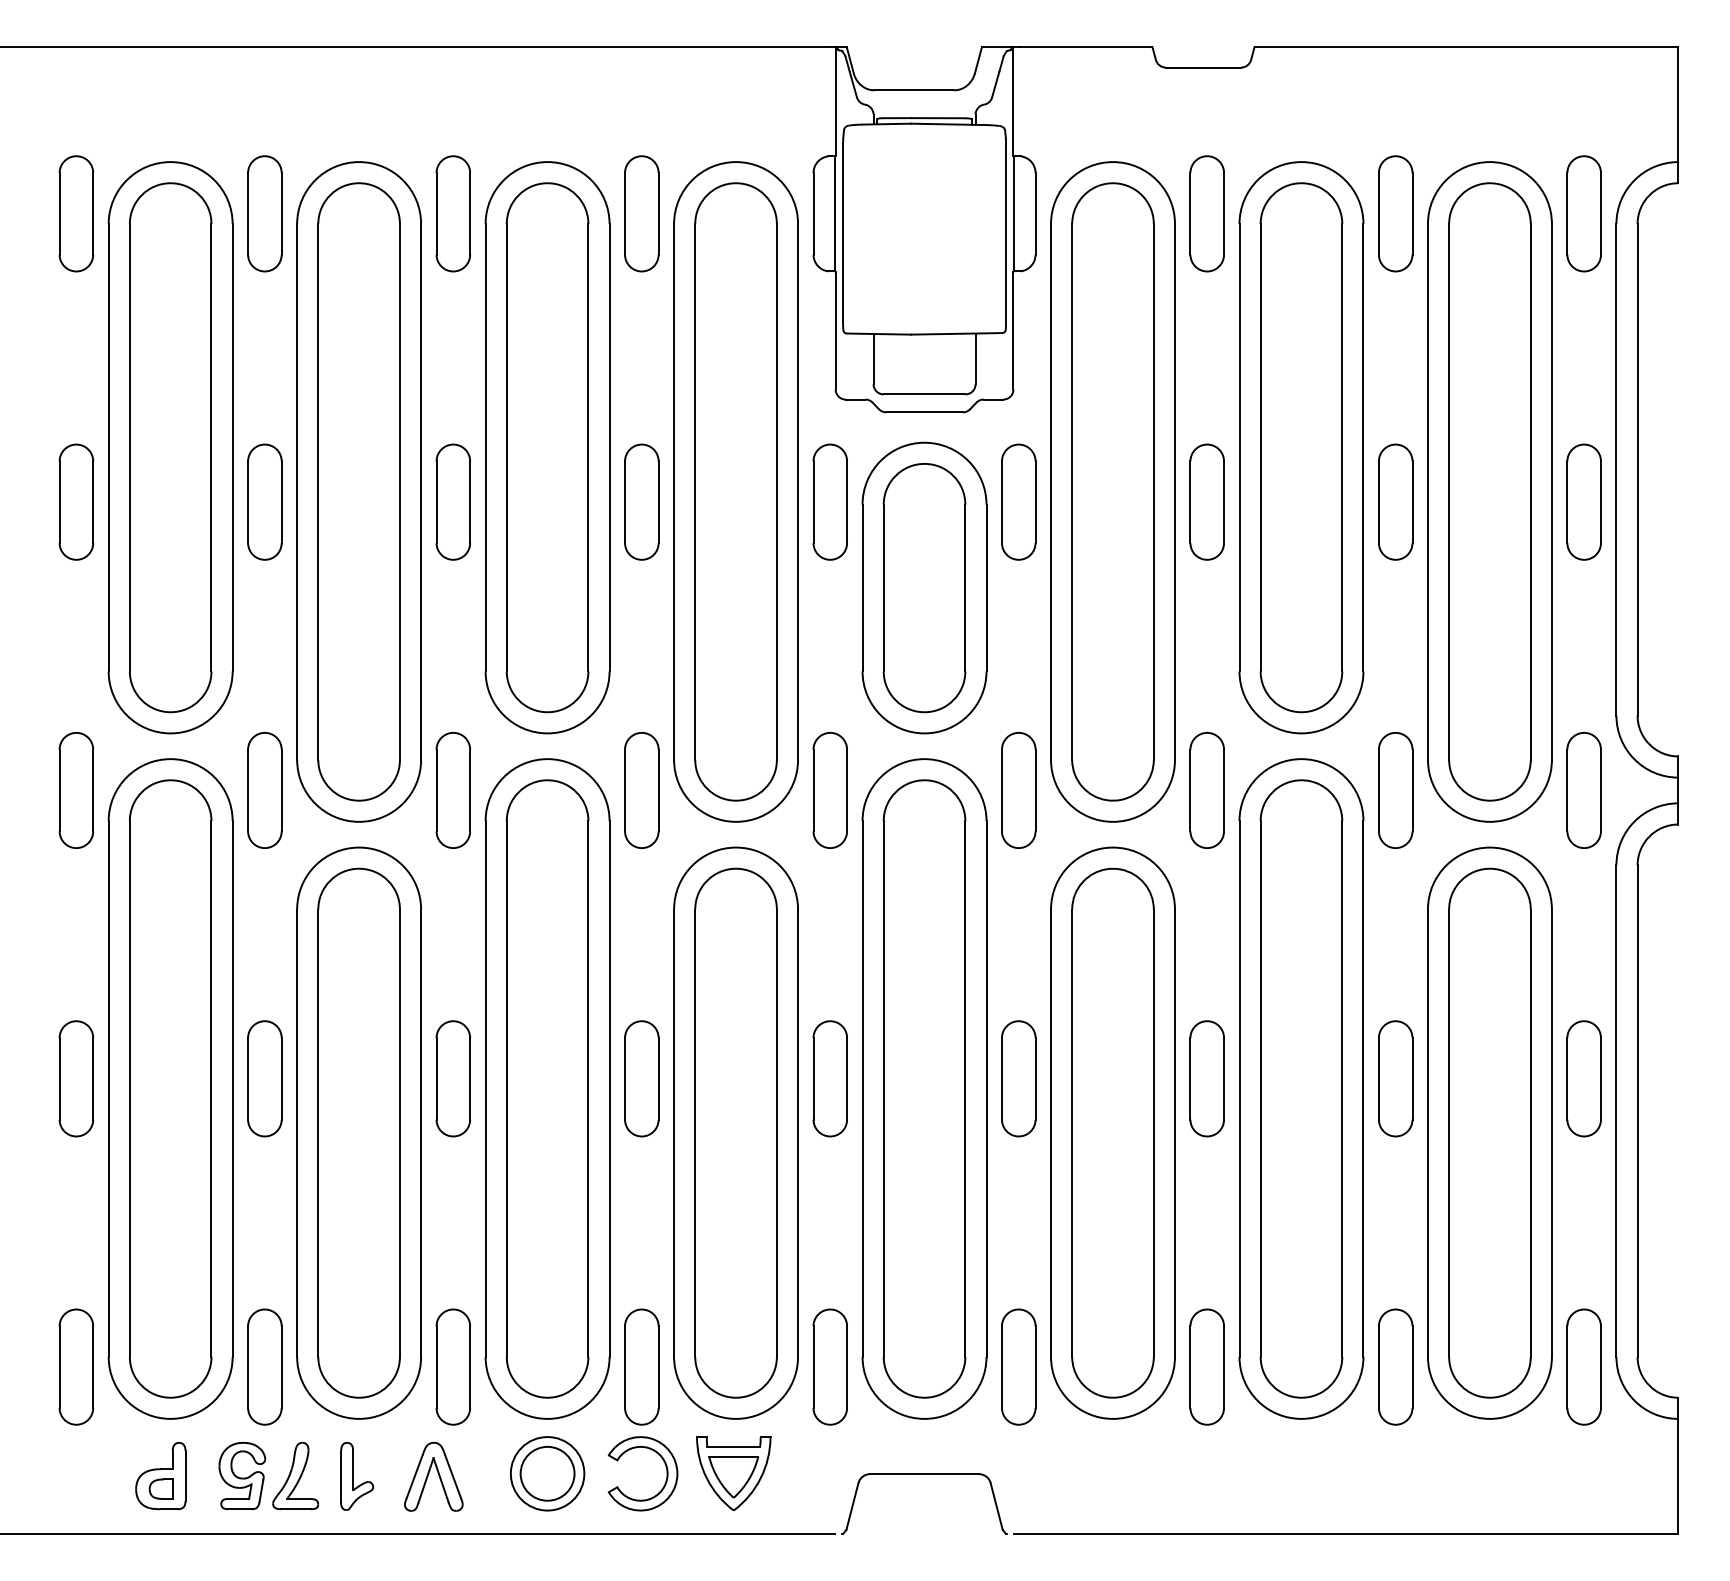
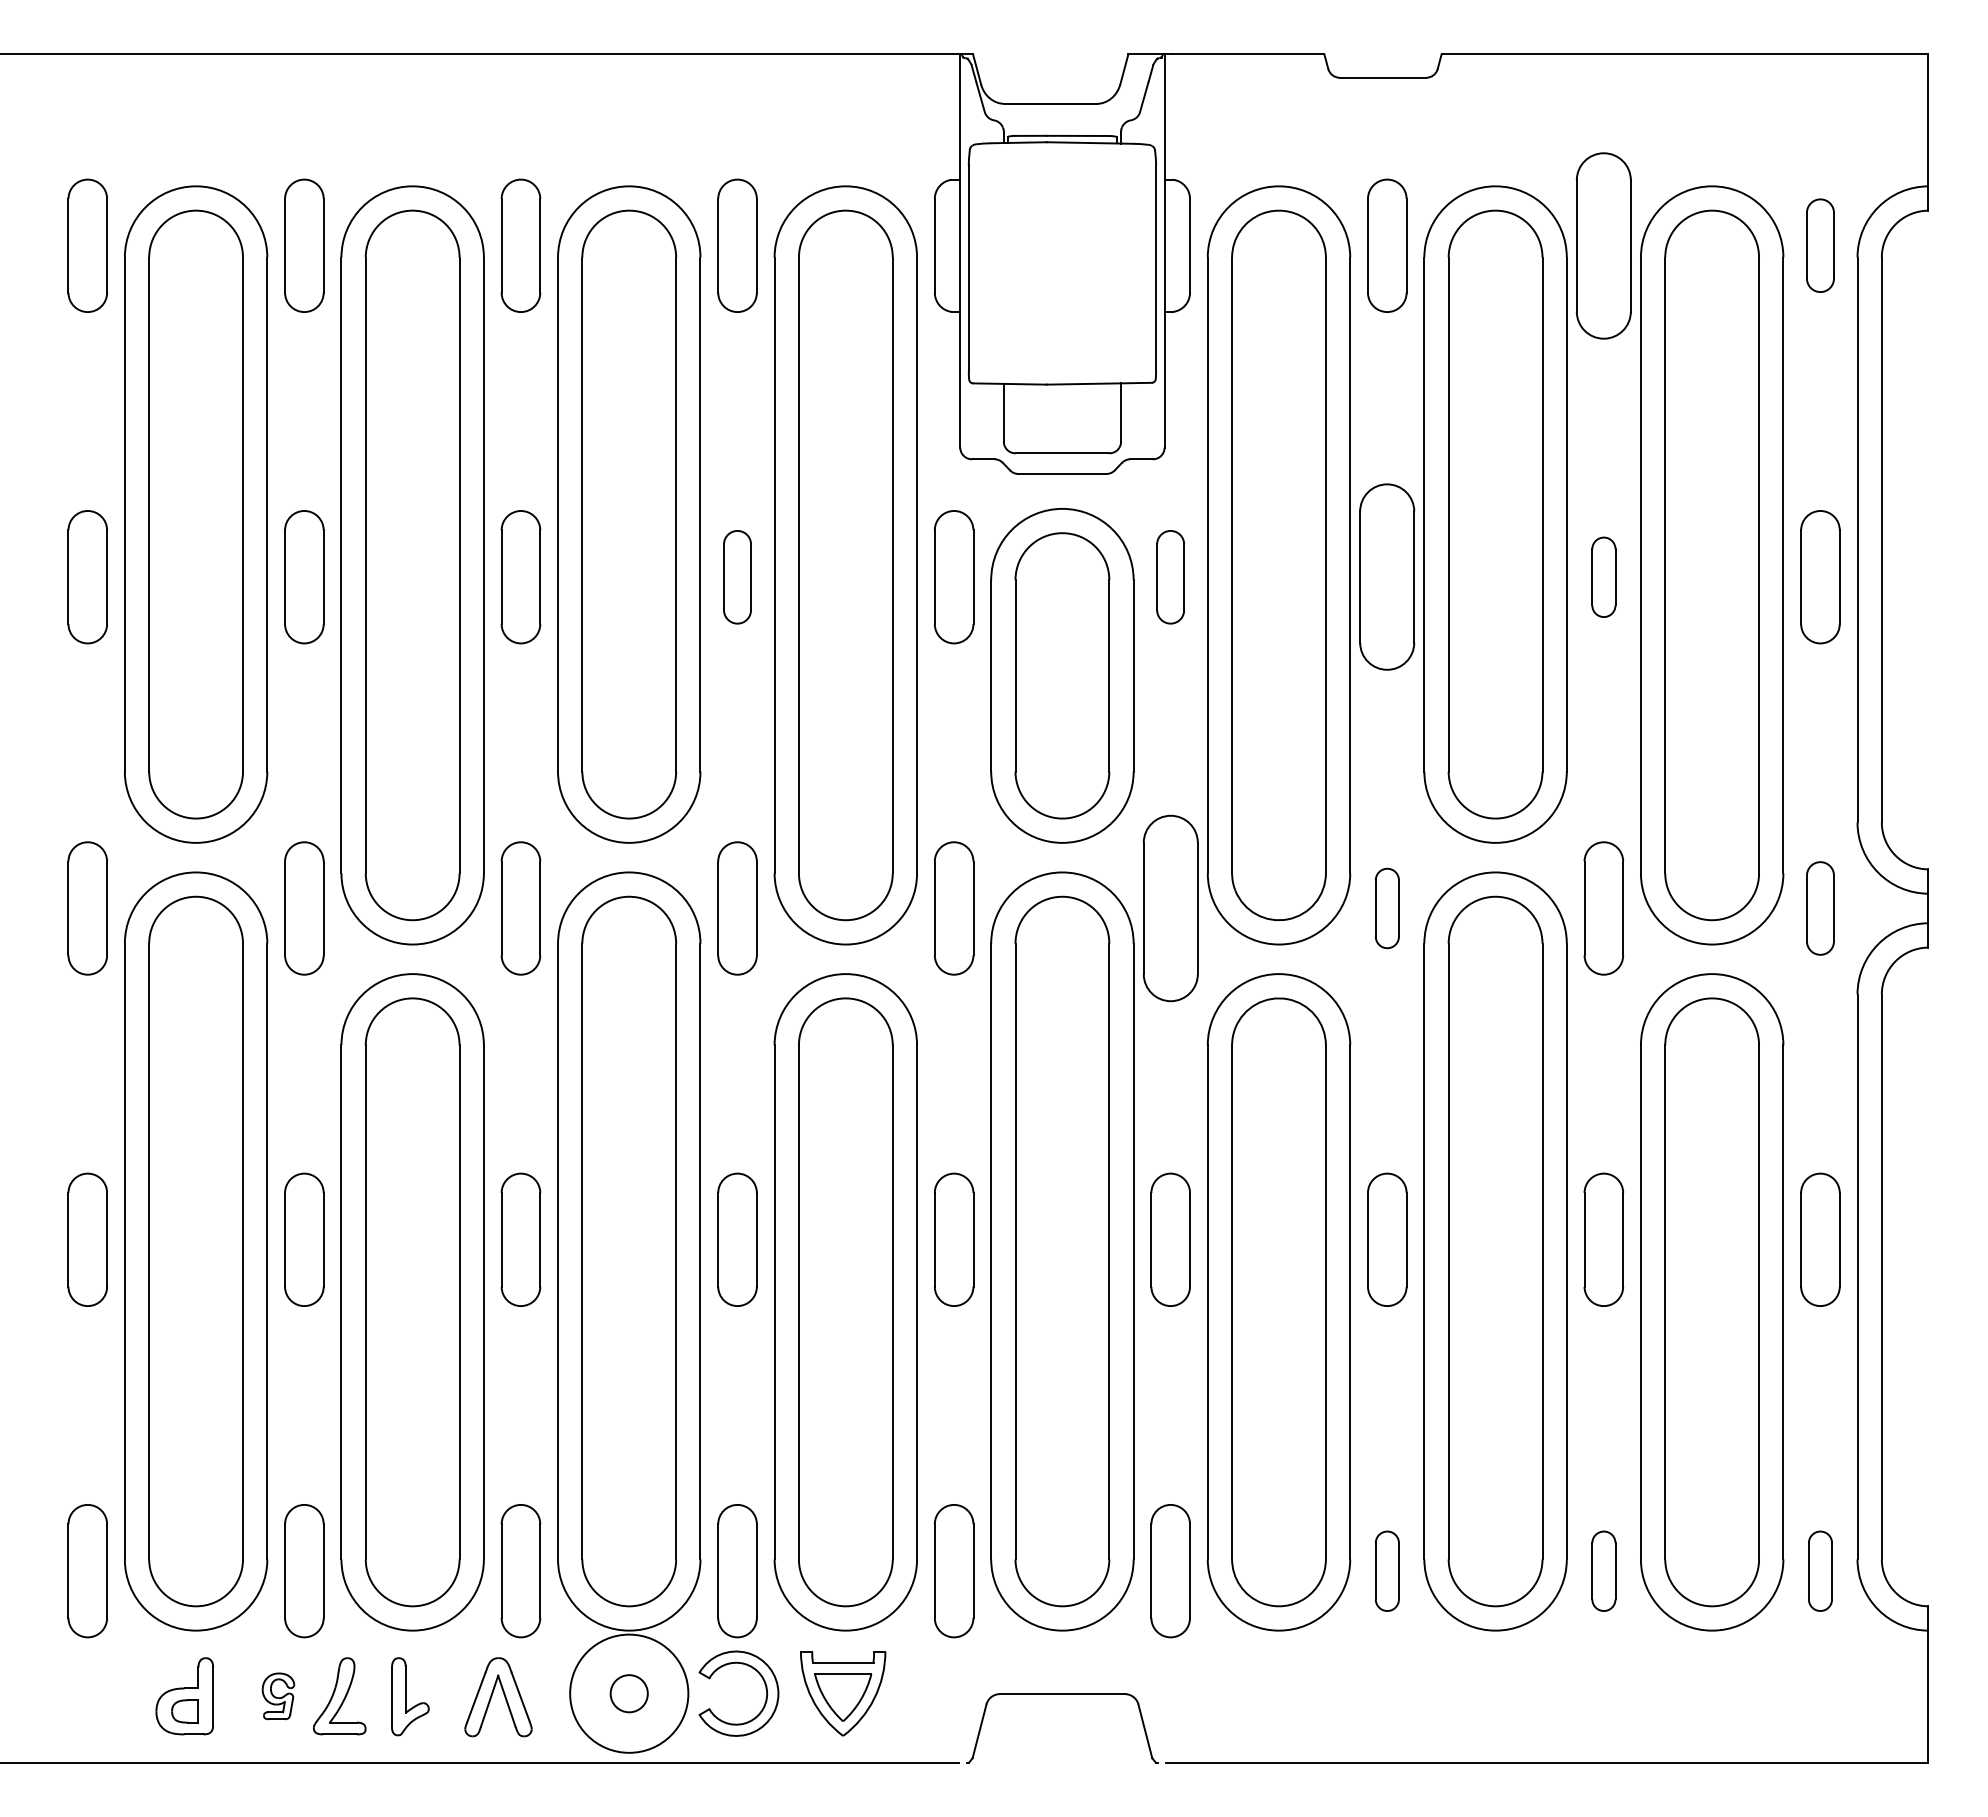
part: (1395, 213) -> (1603, 245), size x1.4
part: (1584, 213) -> (1820, 245), size x0.7
part: (641, 502) -> (737, 577), size x0.7
part: (1018, 502) -> (1170, 577), size x0.7
part: (1207, 502) -> (1387, 577), size x1.4
part: (1395, 502) -> (1603, 577), size x0.6
part: (1018, 790) -> (1170, 908), size x1.4
part: (1207, 790) -> (1387, 908), size x0.6
part: (1584, 790) -> (1820, 908), size x0.7
part: (1207, 1367) -> (1387, 1571), size x0.6
part: (1395, 1367) -> (1603, 1571), size x0.6
part: (1584, 1367) -> (1820, 1571), size x0.6
circle: (547, 1473) -> (629, 1693), size x0.6
circle: (547, 1473) -> (629, 1693), size x1.4
part: (242, 1476) -> (278, 1696), size x0.6

